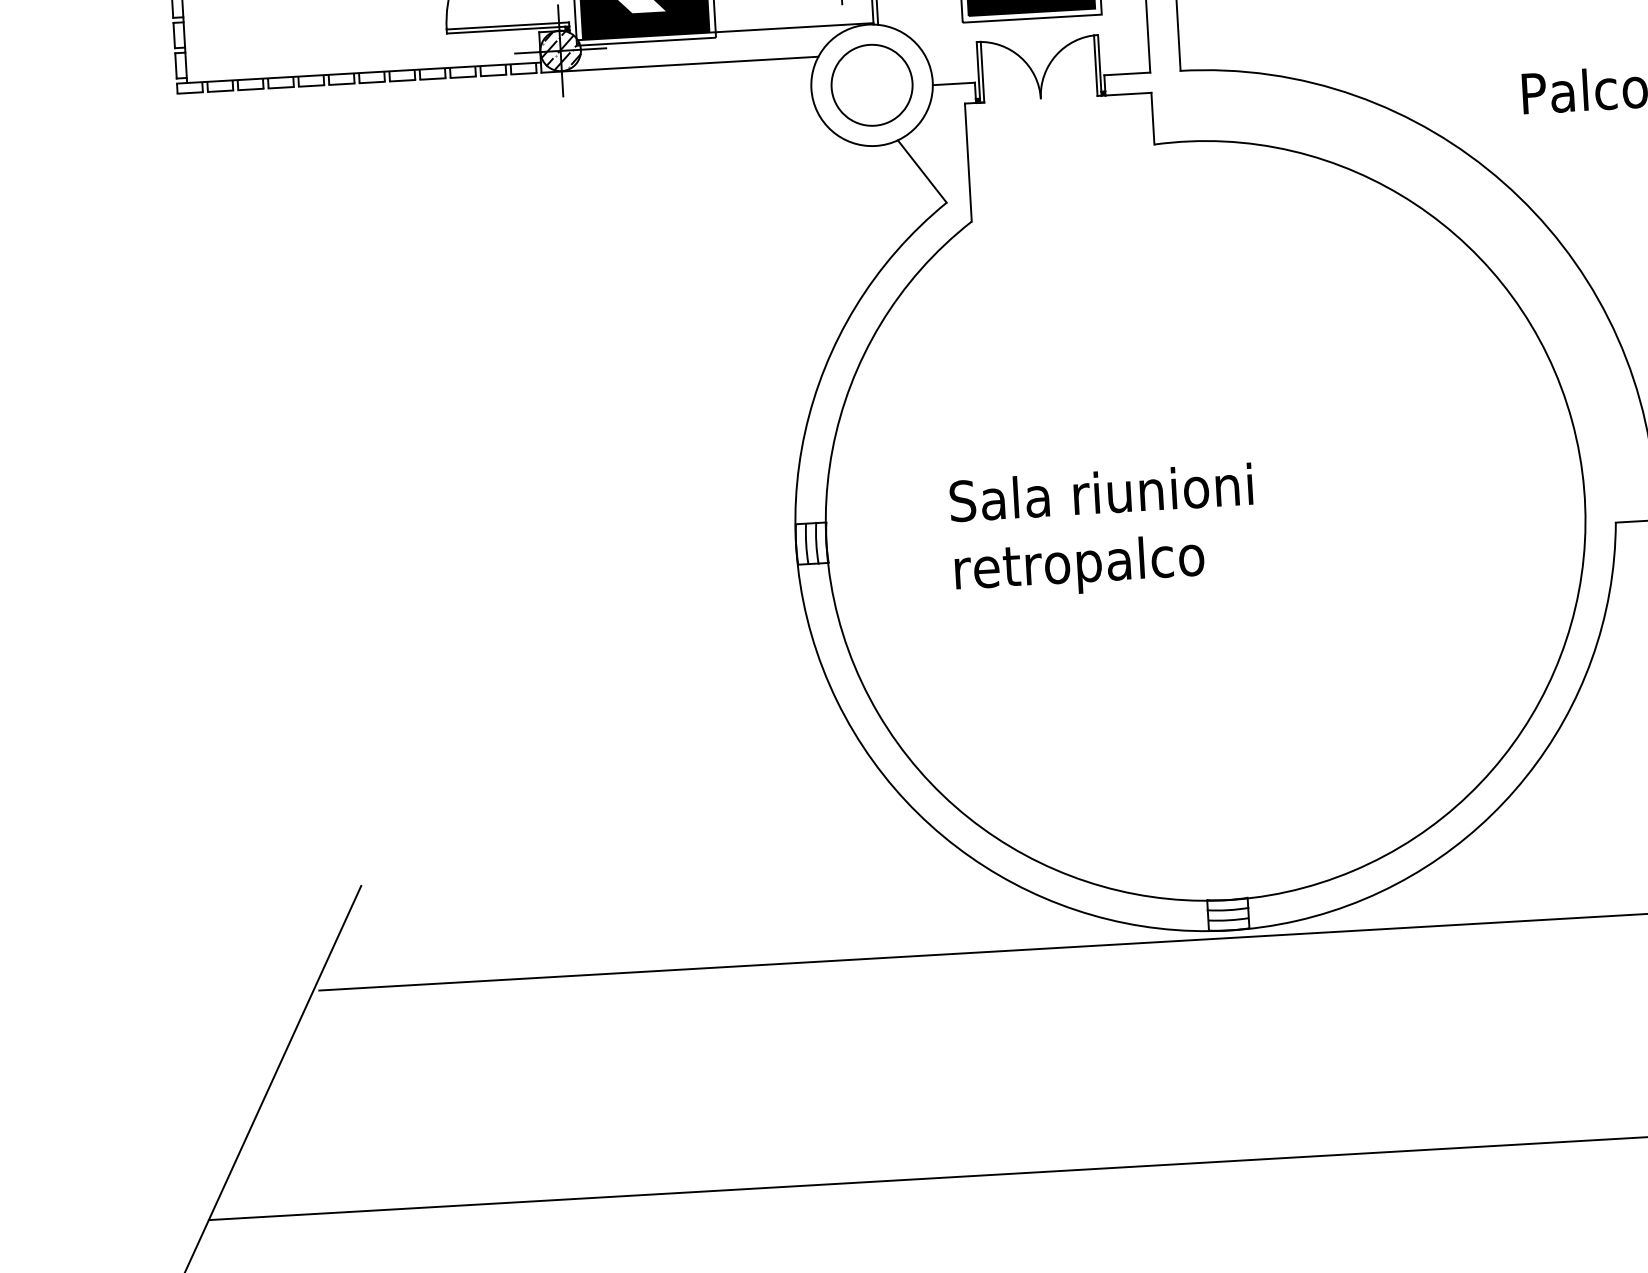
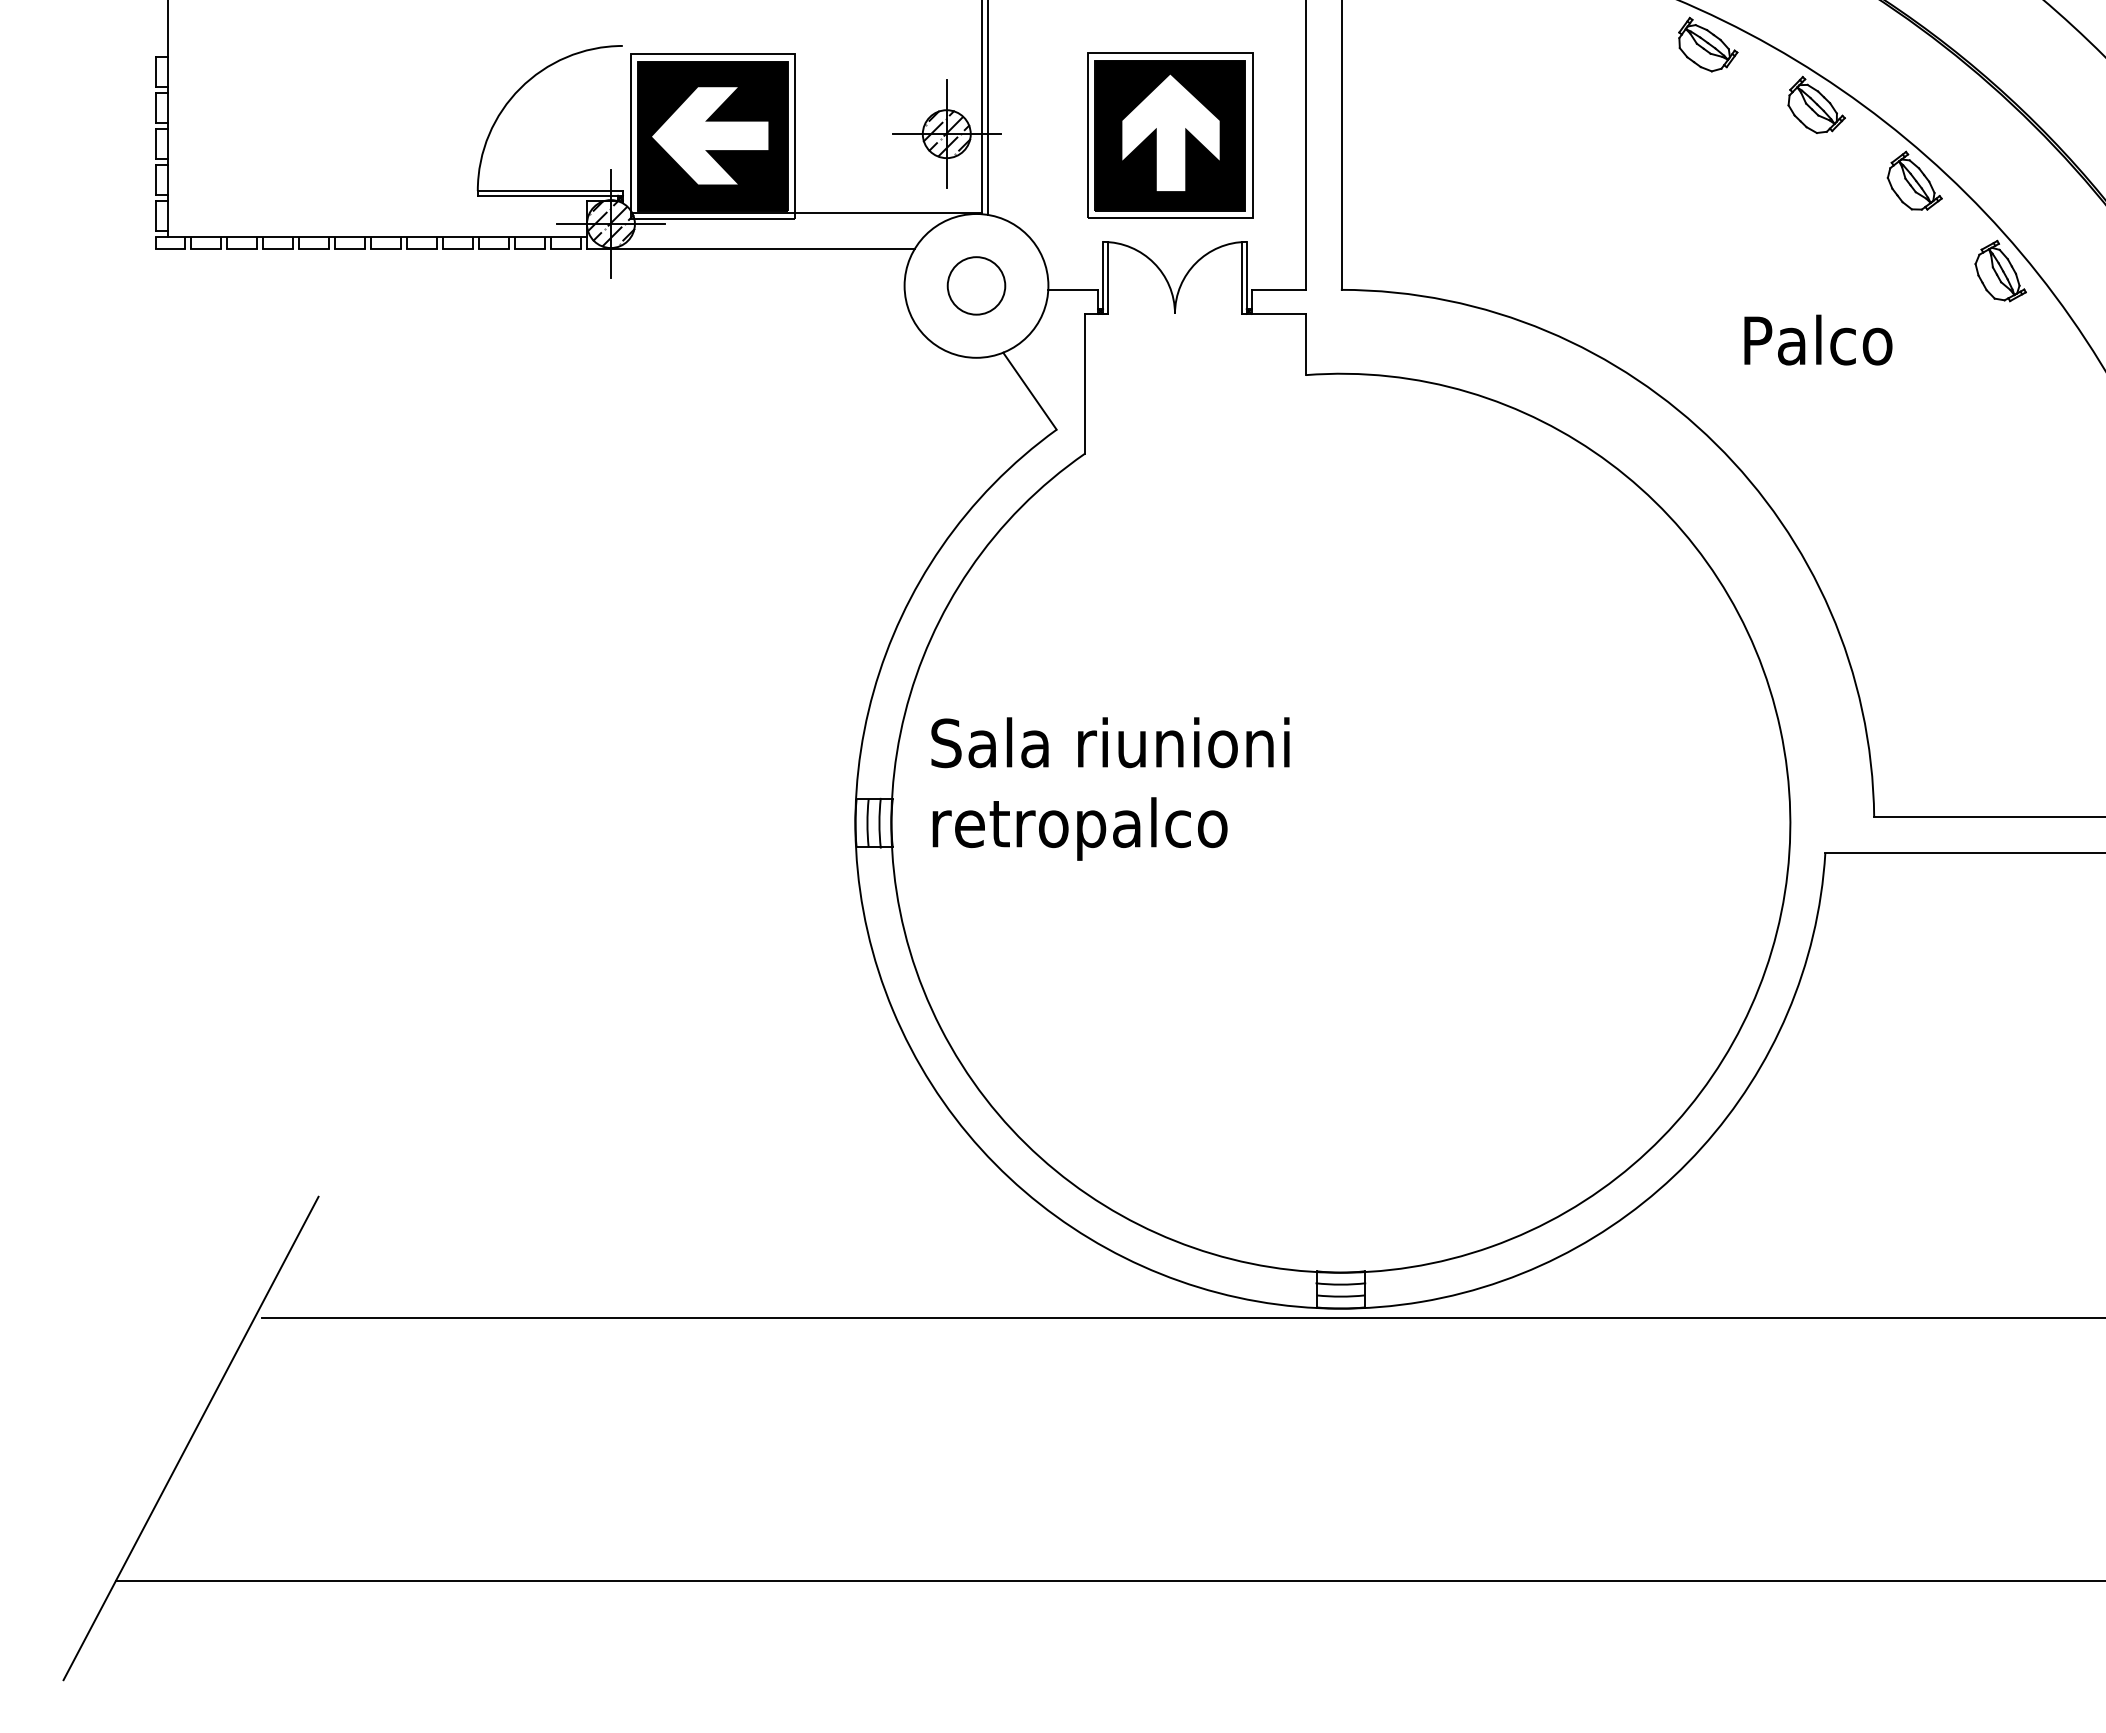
circle: (872, 84) -> (976, 285), size x0.6
text: (1103, 531) -> (1110, 788), moved

